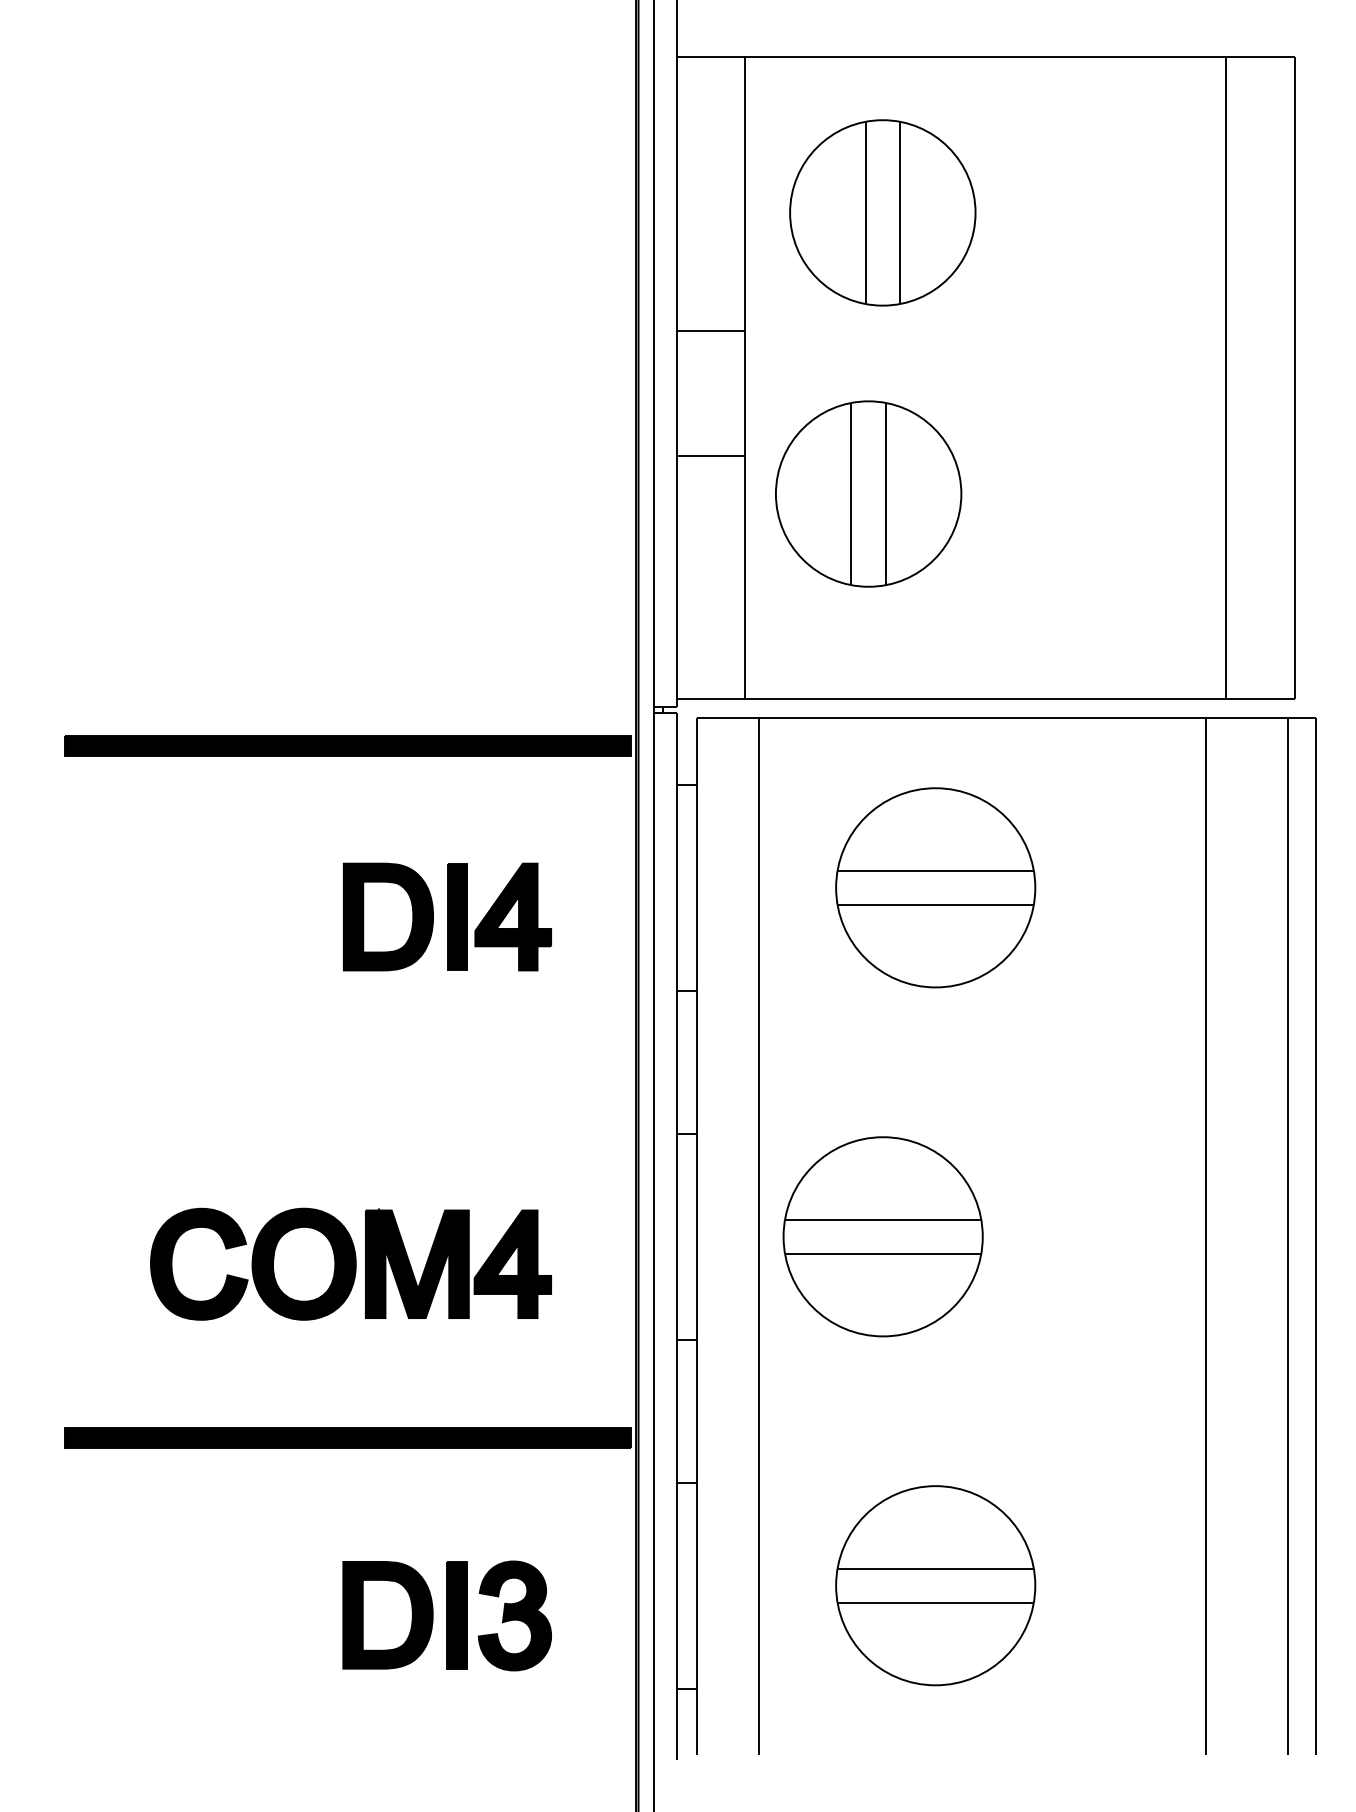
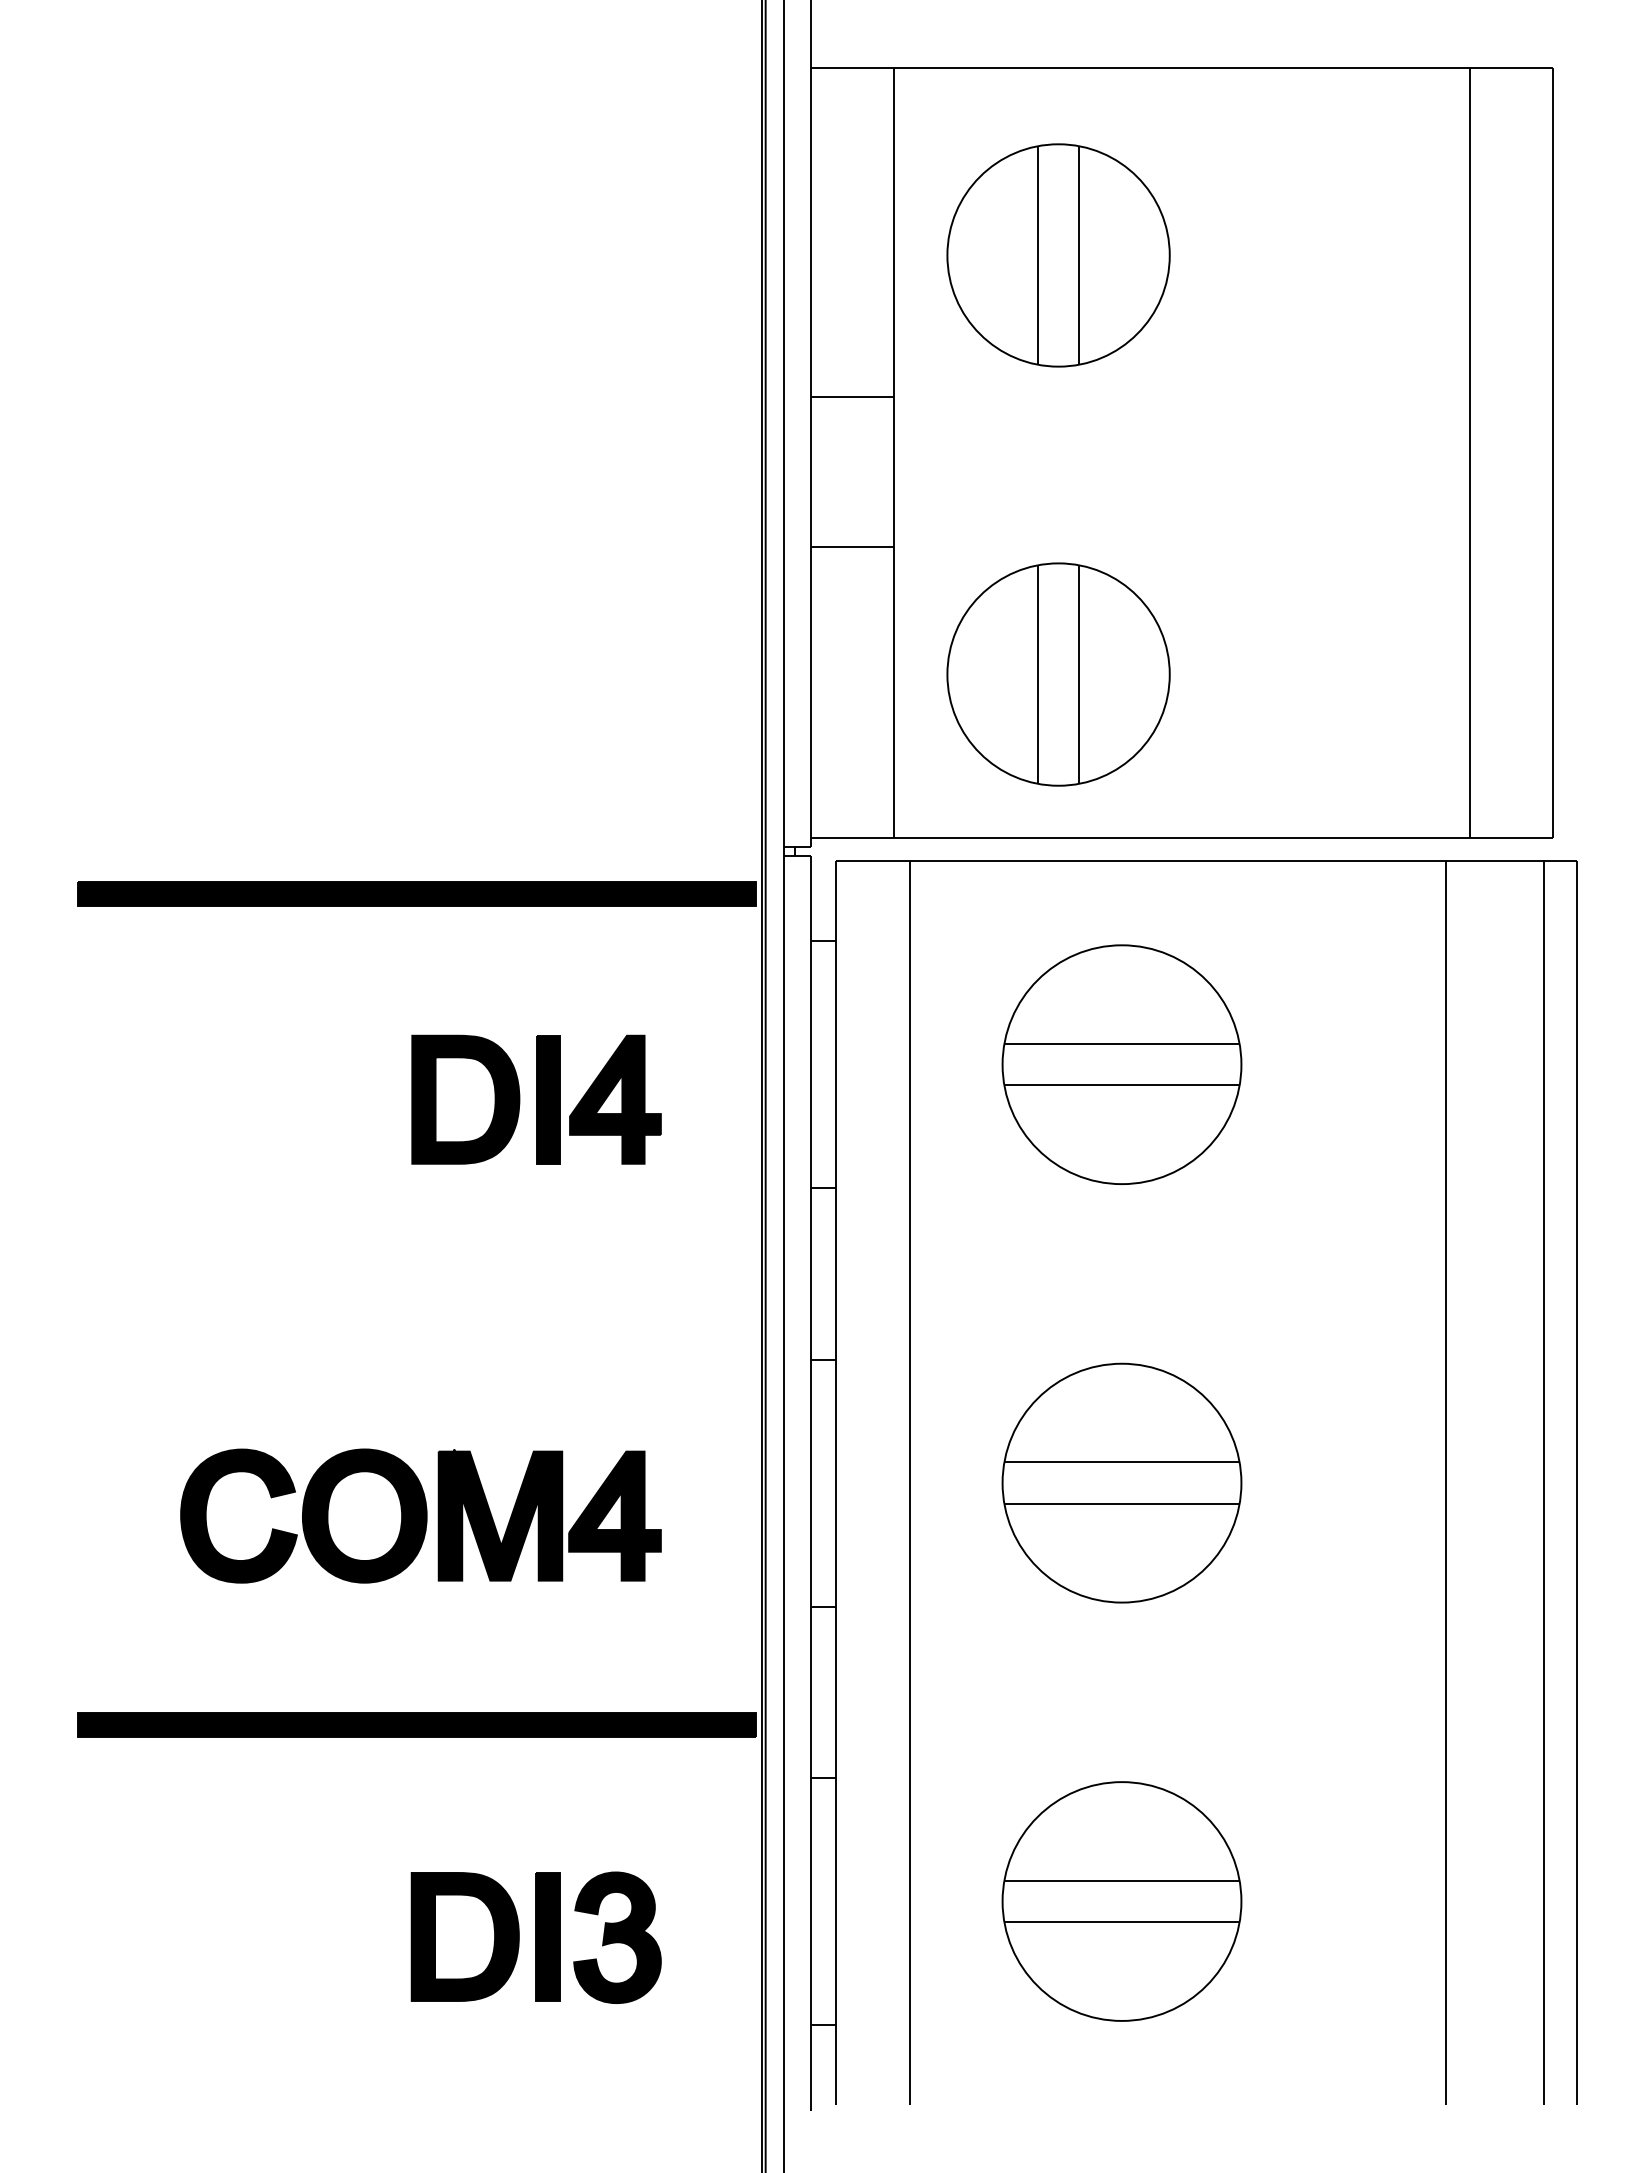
part: (868, 494) -> (1058, 674), moved
part: (882, 1236) -> (1121, 1482), moved

